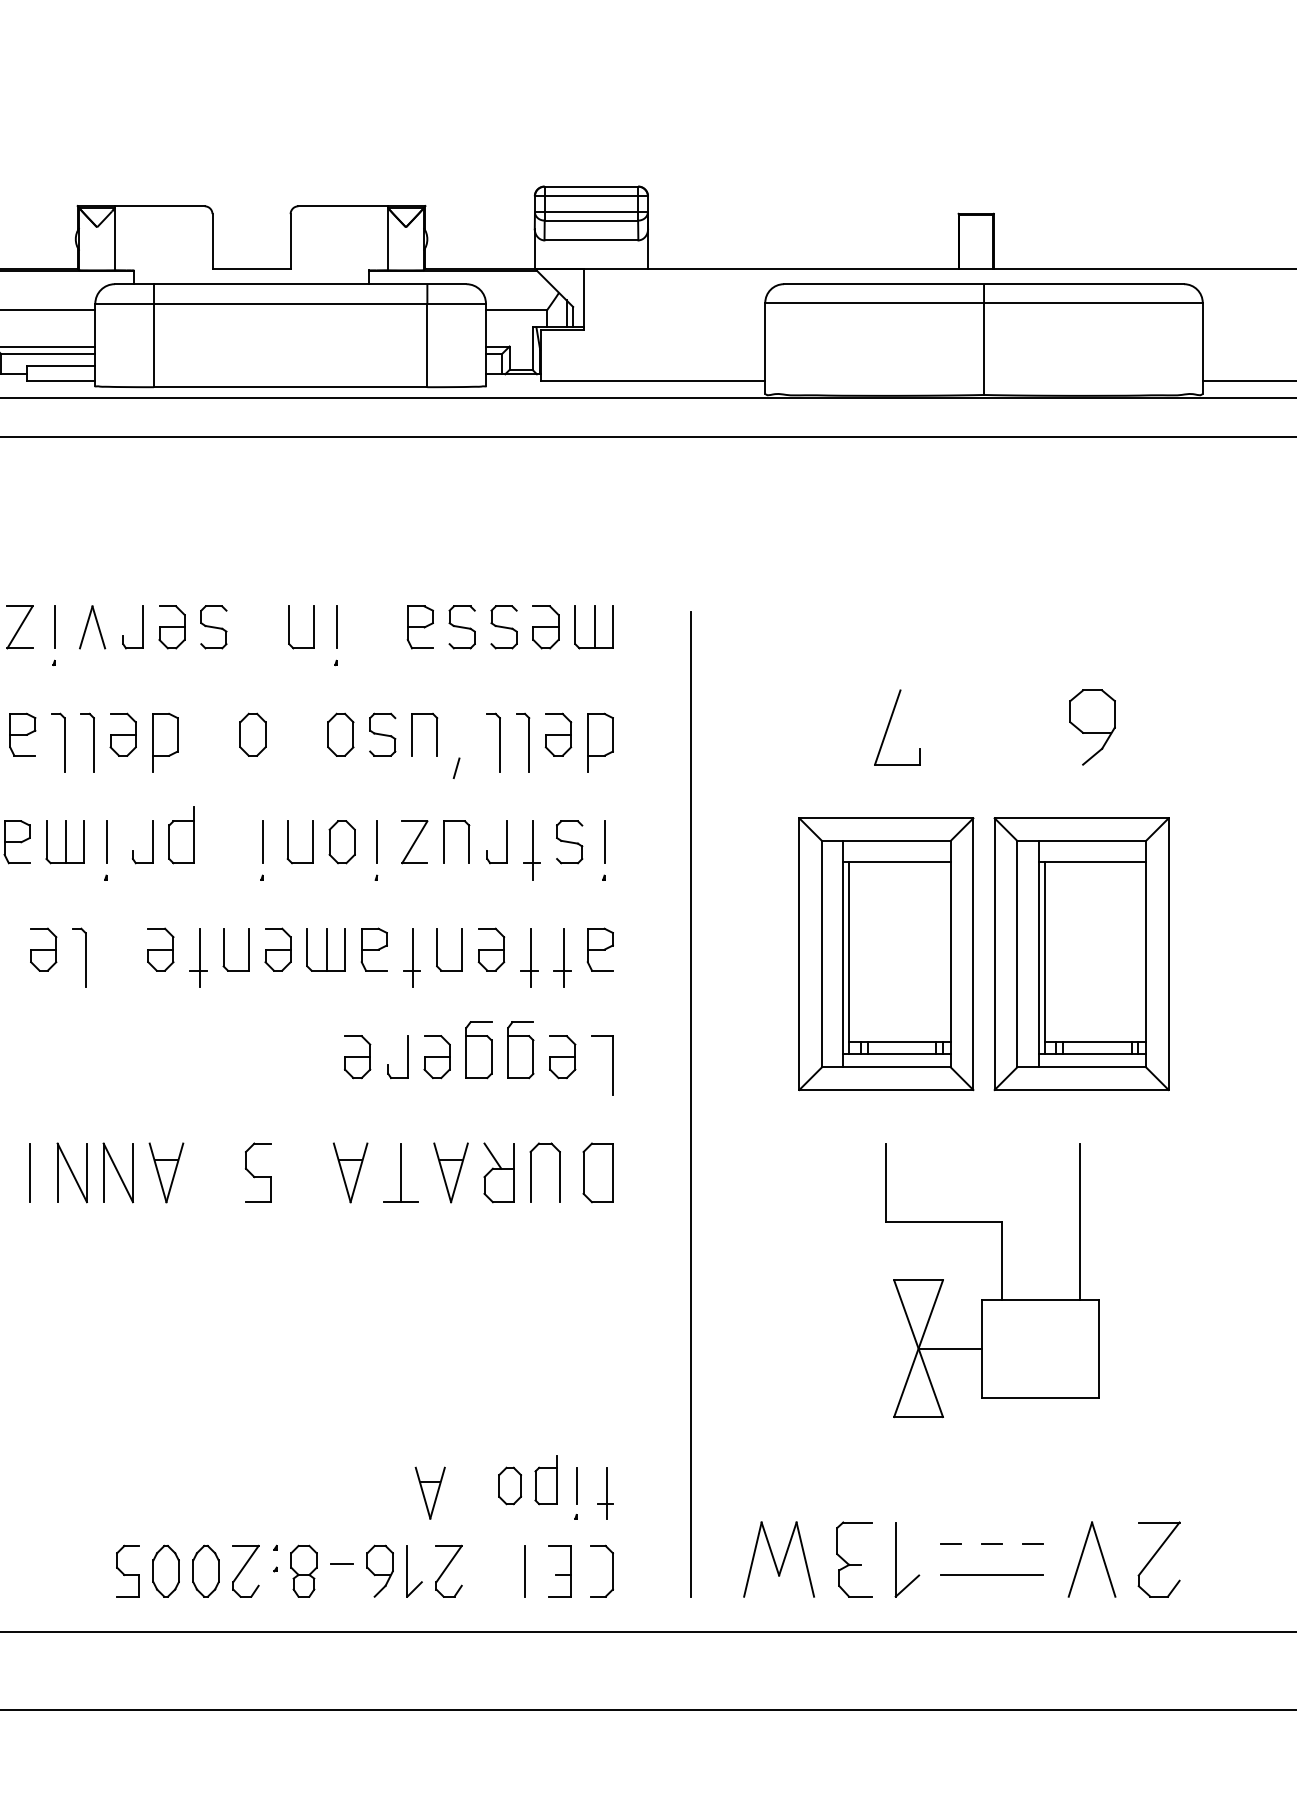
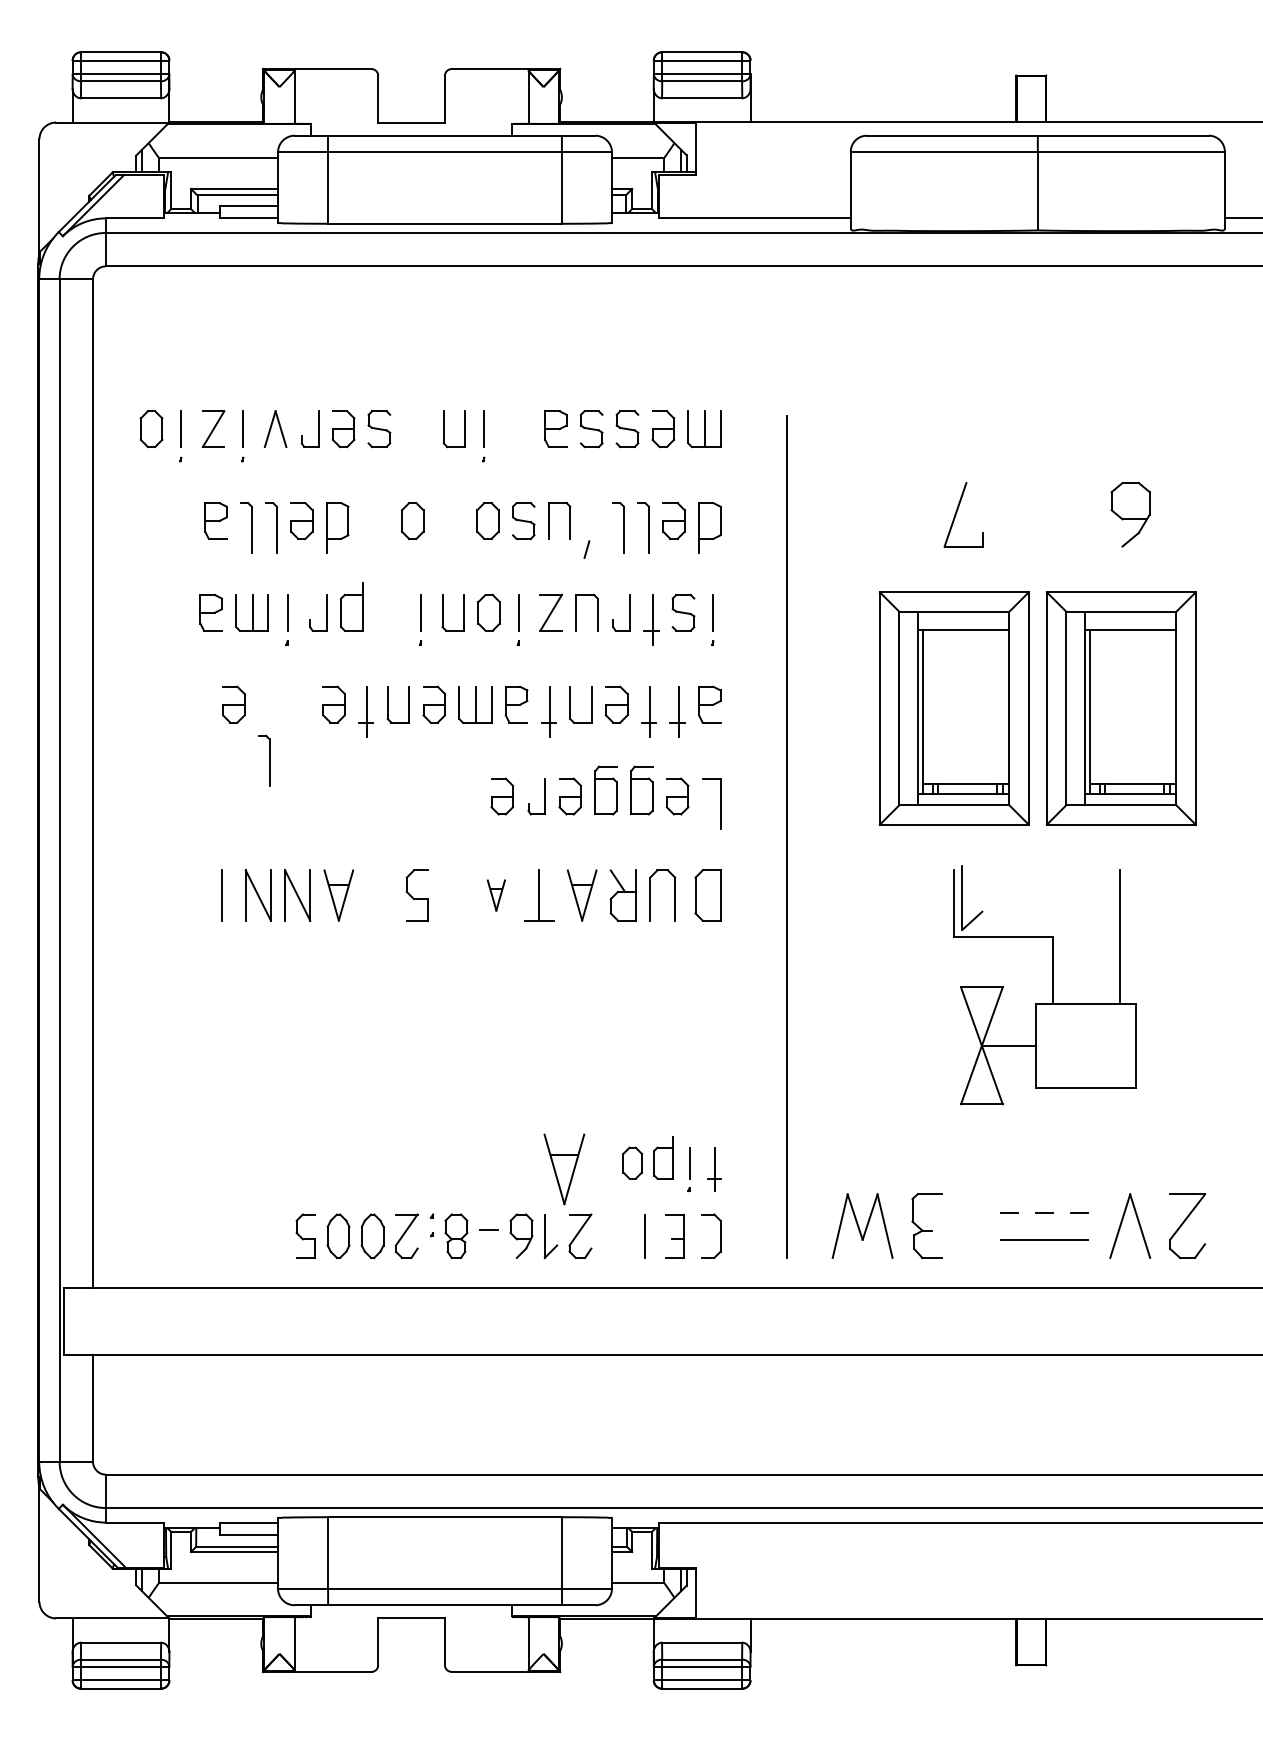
part: (79, 957) -> (264, 760), moved
part: (350, 1172) -> (496, 895), size x0.6
part: (430, 1493) -> (564, 1169), size x1.6
part: (895, 1558) -> (962, 897), moved

